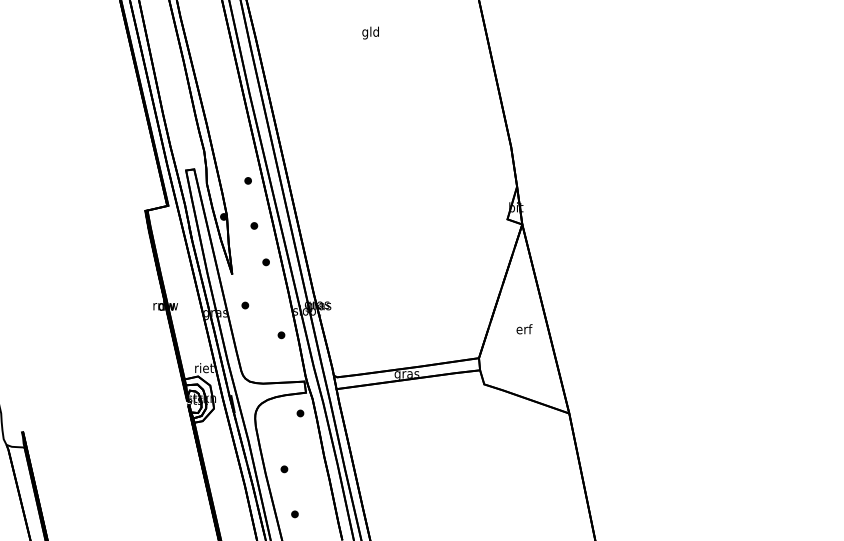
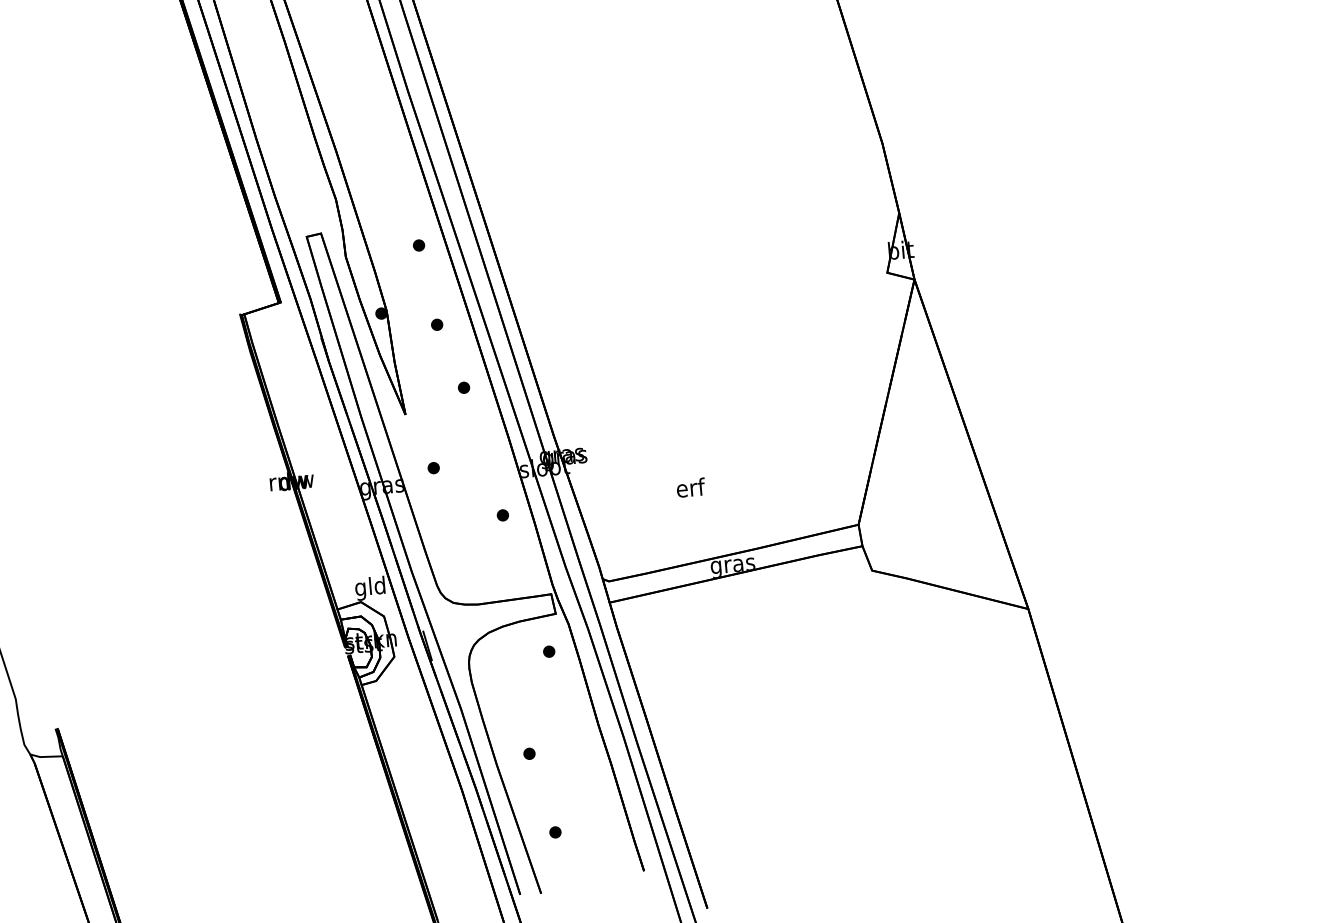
text: (524, 329) -> (690, 488), moved
text: (204, 369) -> (371, 588), riet -> gld

